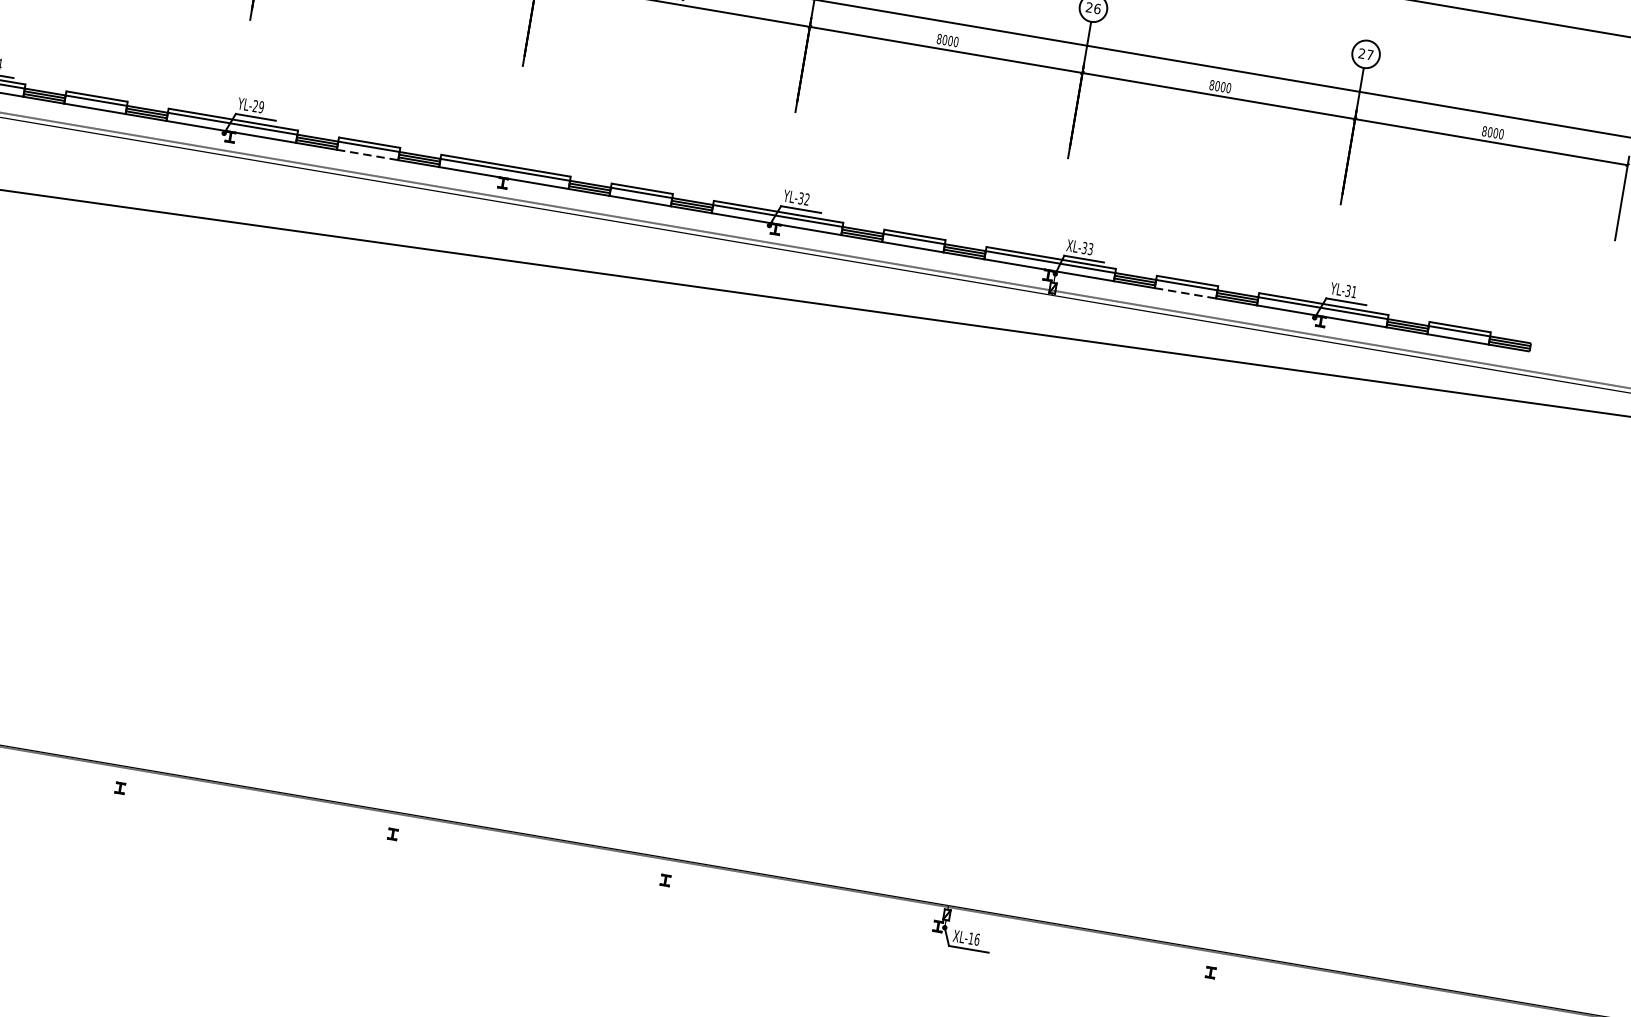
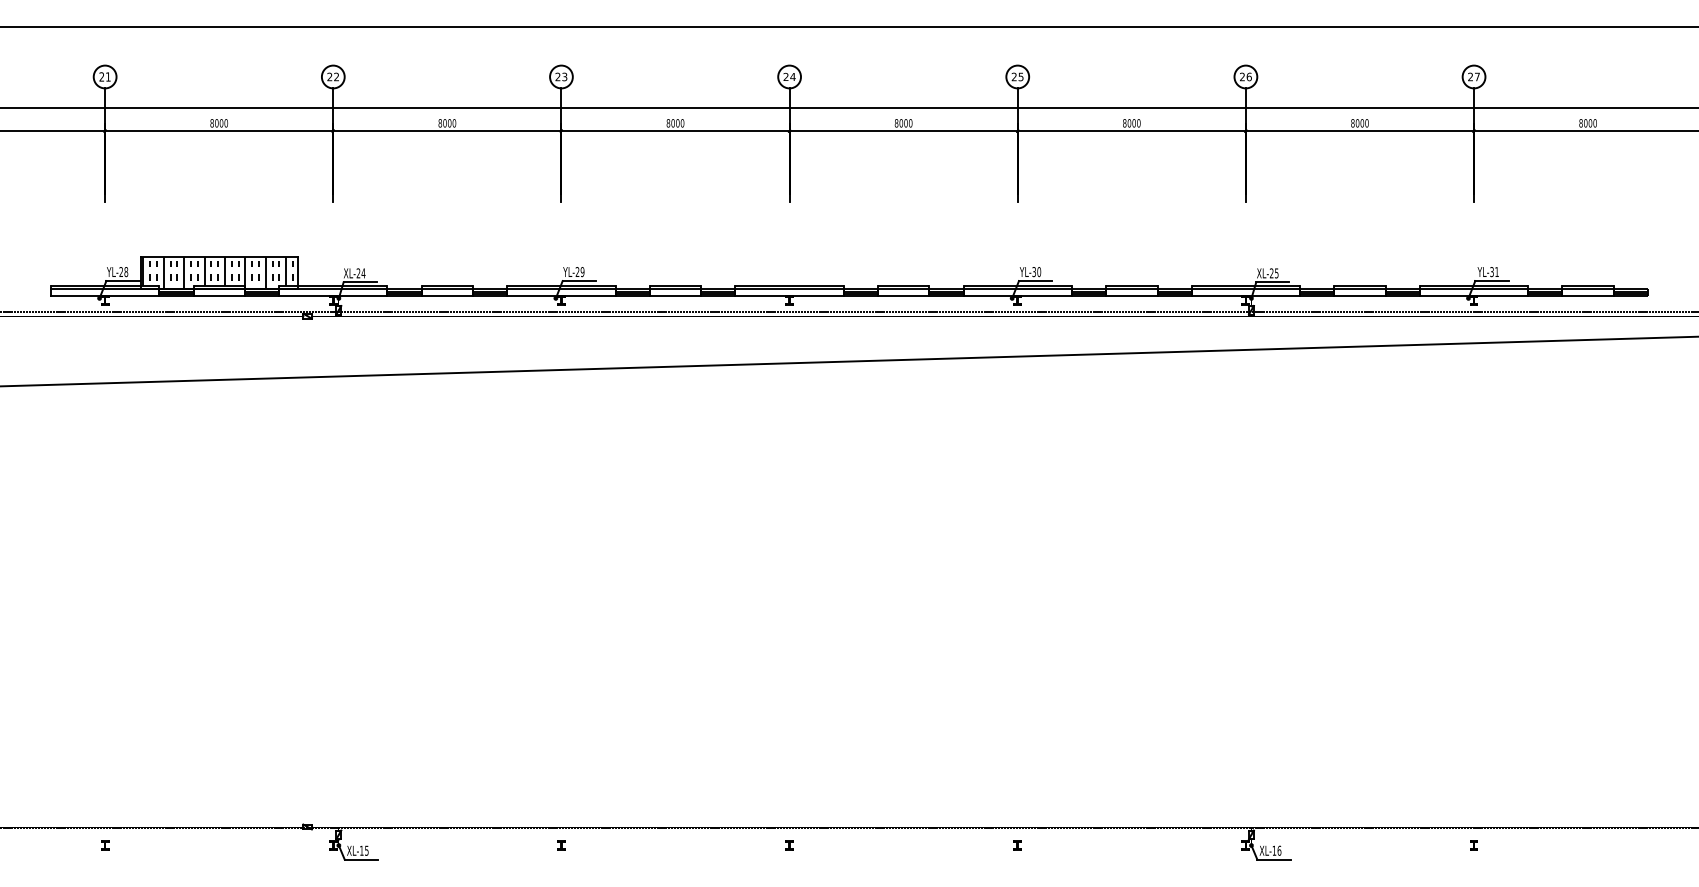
line: (367, 155) -> (675, 296), dashed -> solid
text: (807, 200) -> (1039, 272), YL-32 -> YL-30
text: (1086, 248) -> (1273, 273), XL-33 -> XL-25
line: (1184, 293) -> (1359, 296), dashed -> solid

